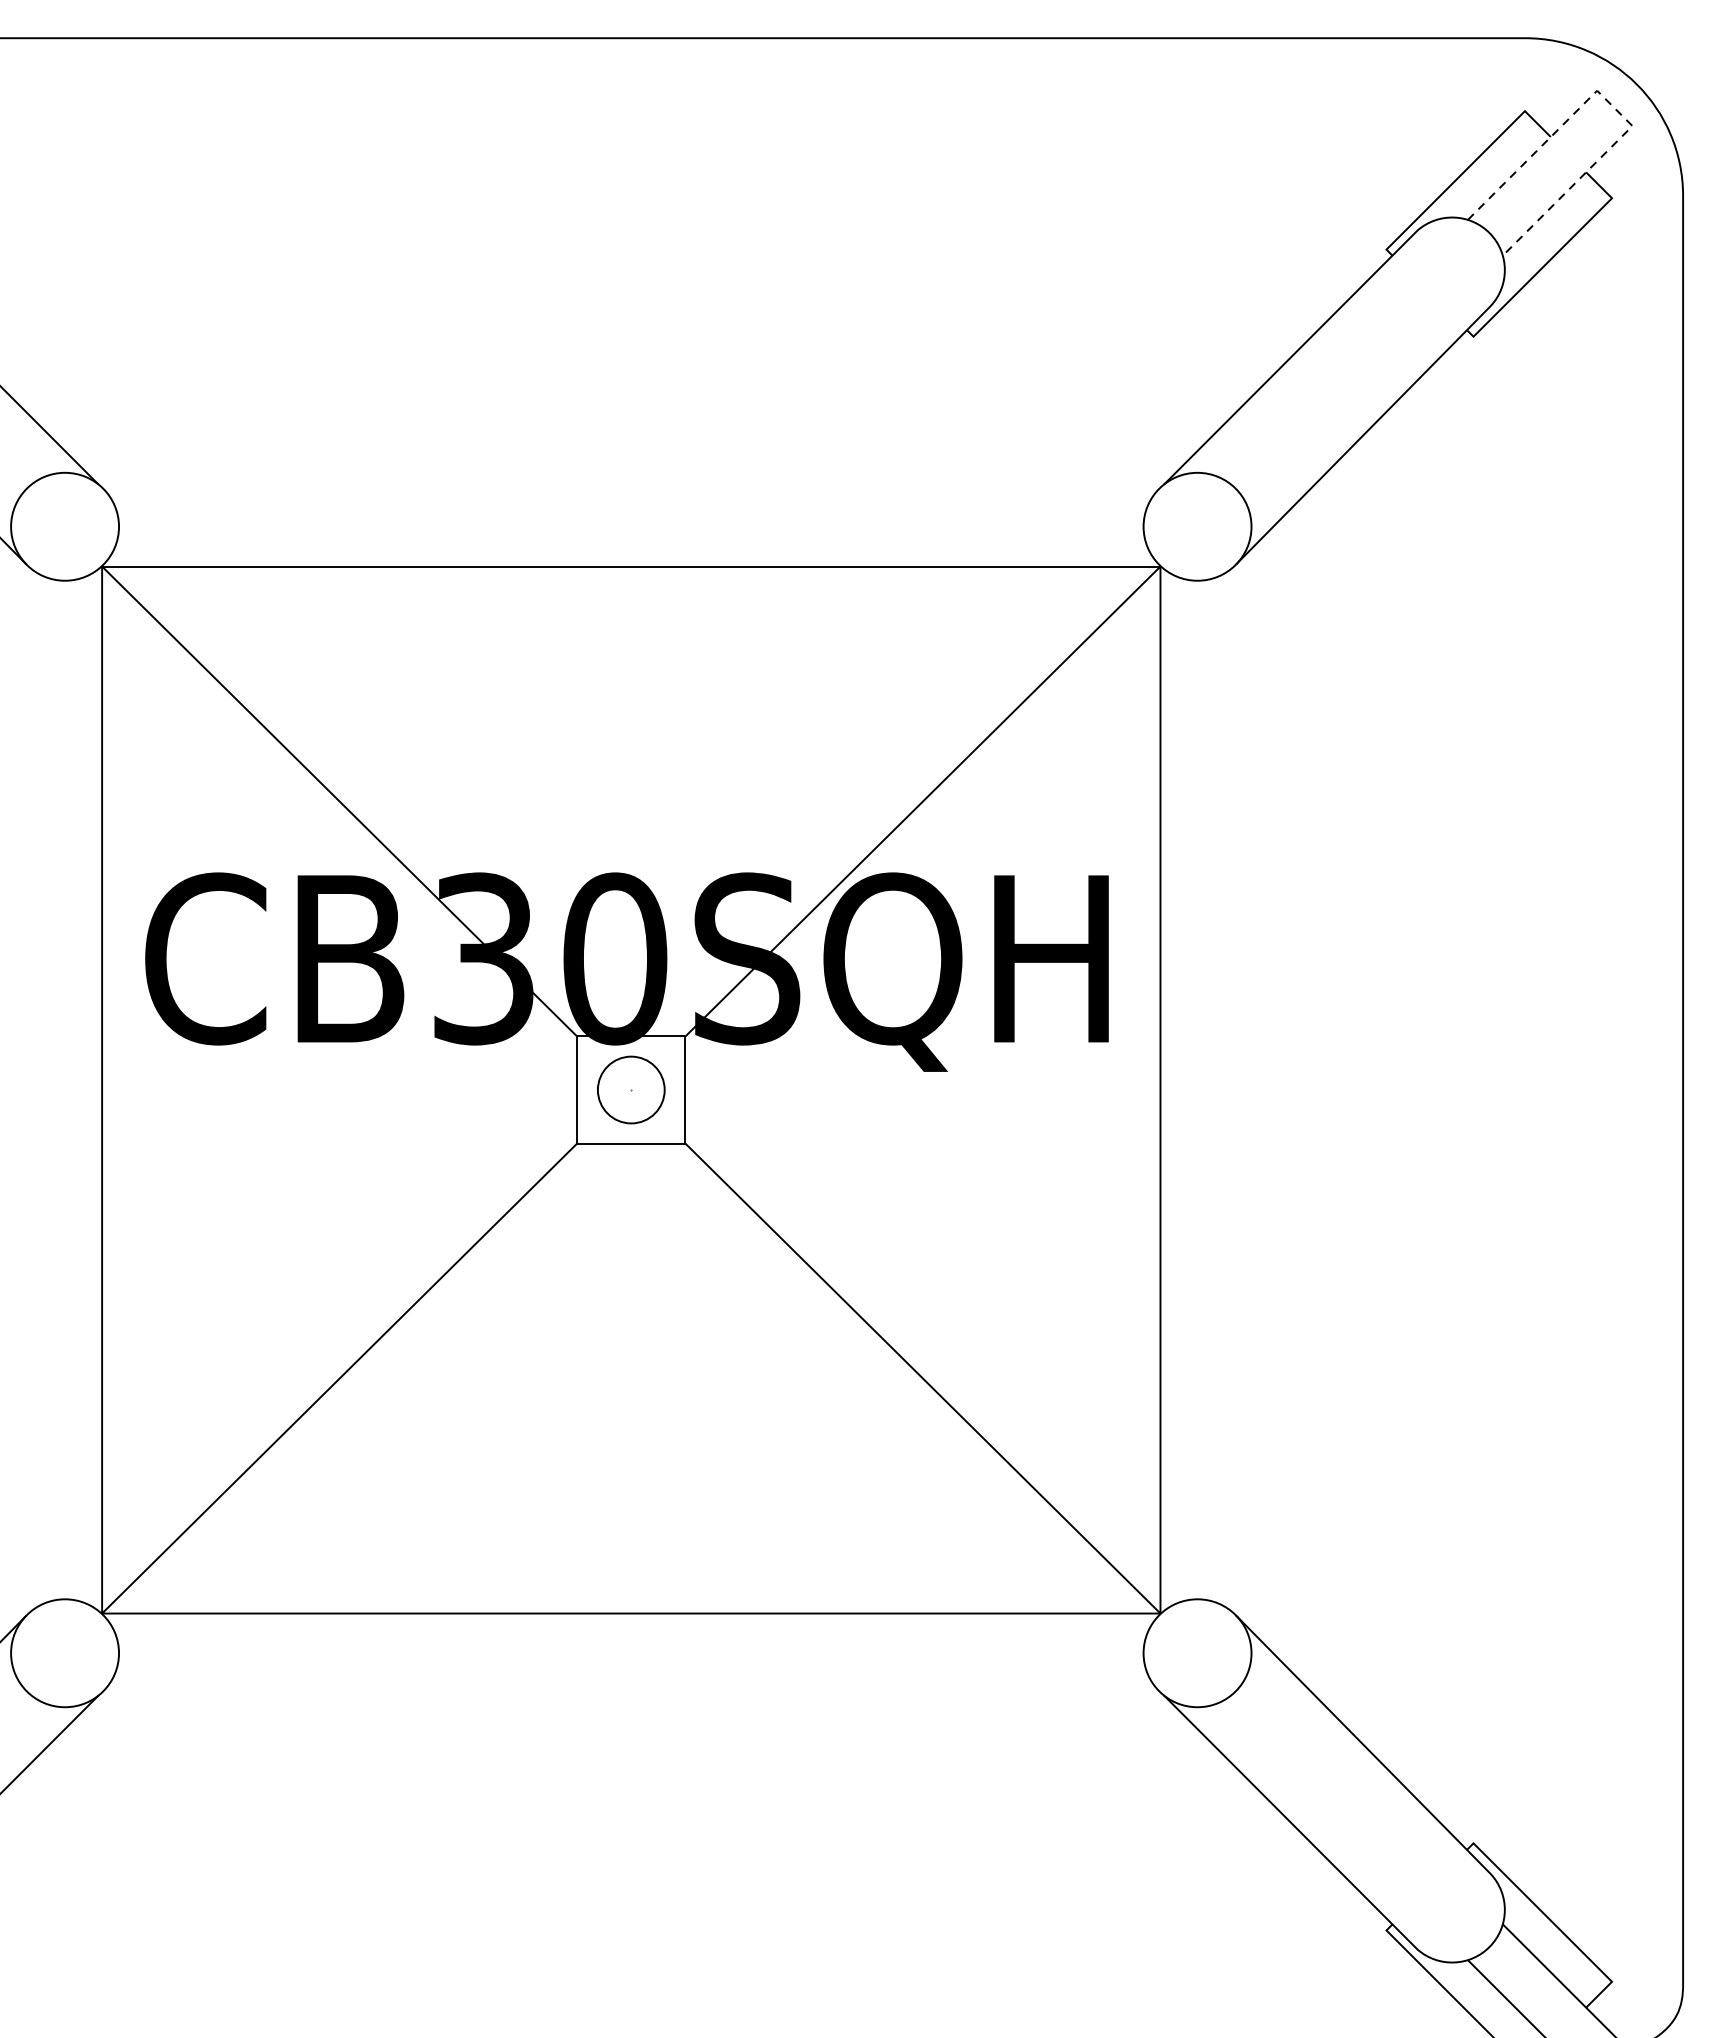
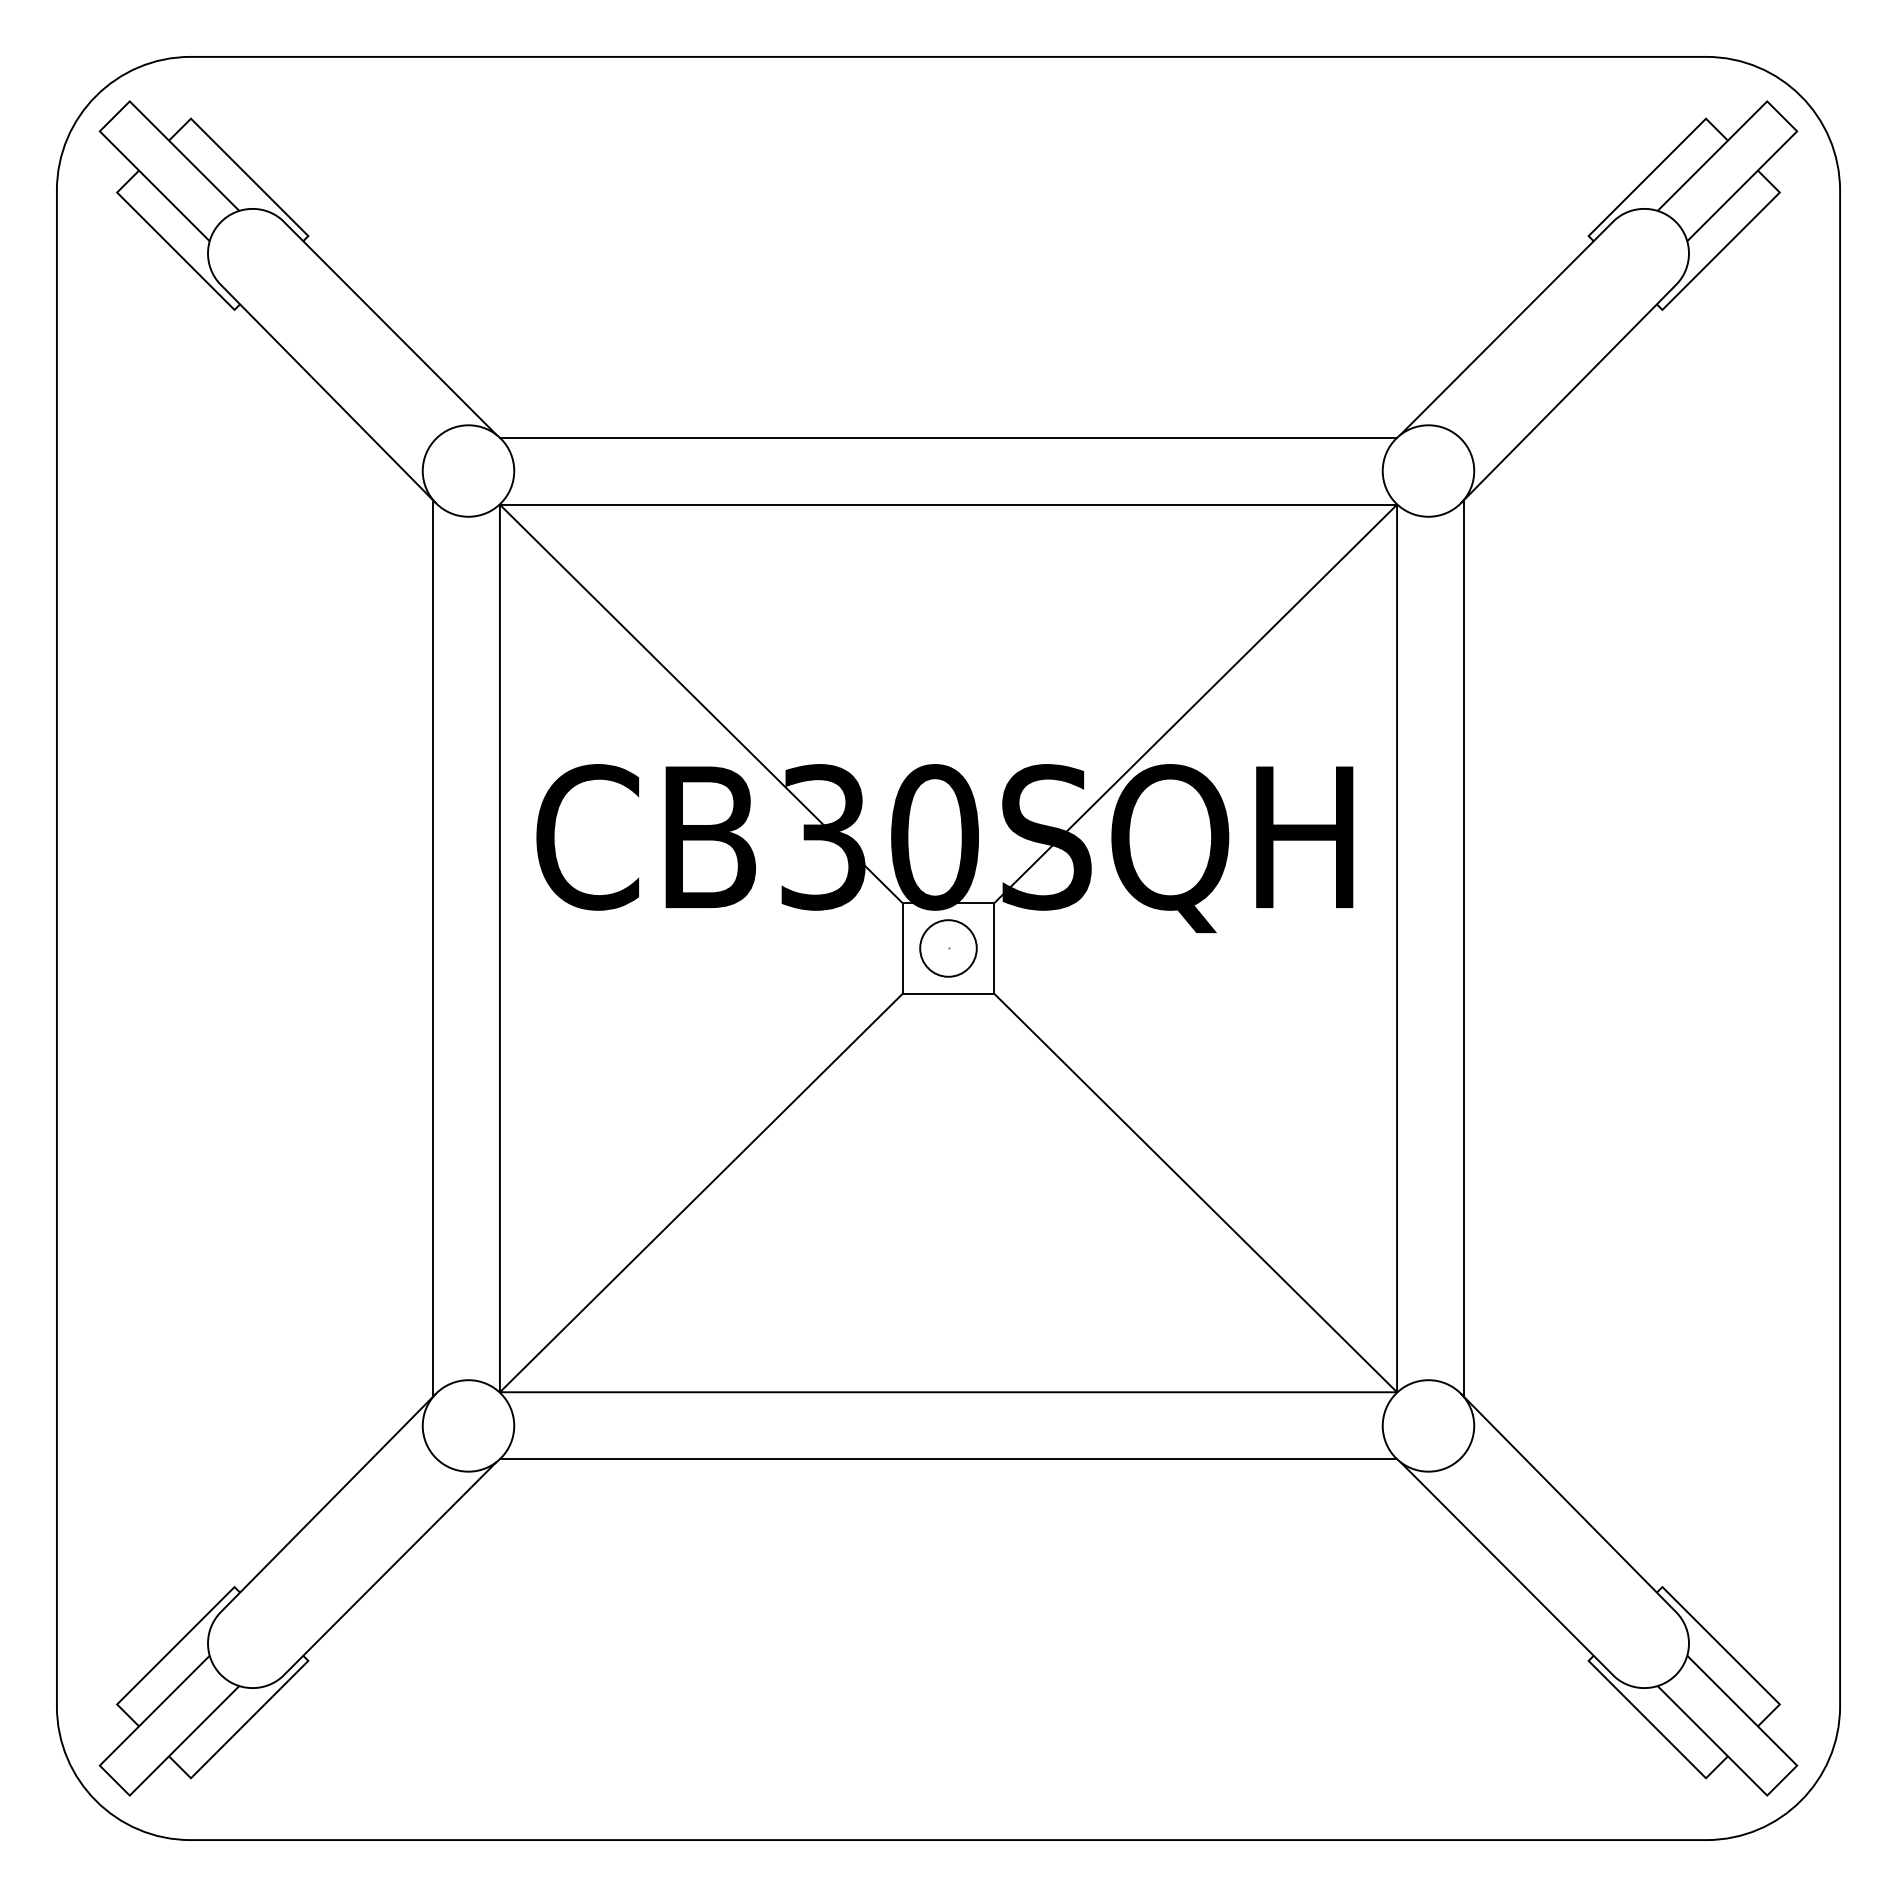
line: (1615, 108) -> (1782, 116), dashed -> solid
line: (631, 487) -> (948, 437), added
line: (23, 1090) -> (433, 948), added
line: (1238, 1090) -> (1463, 948), added
line: (631, 1692) -> (948, 1459), added

